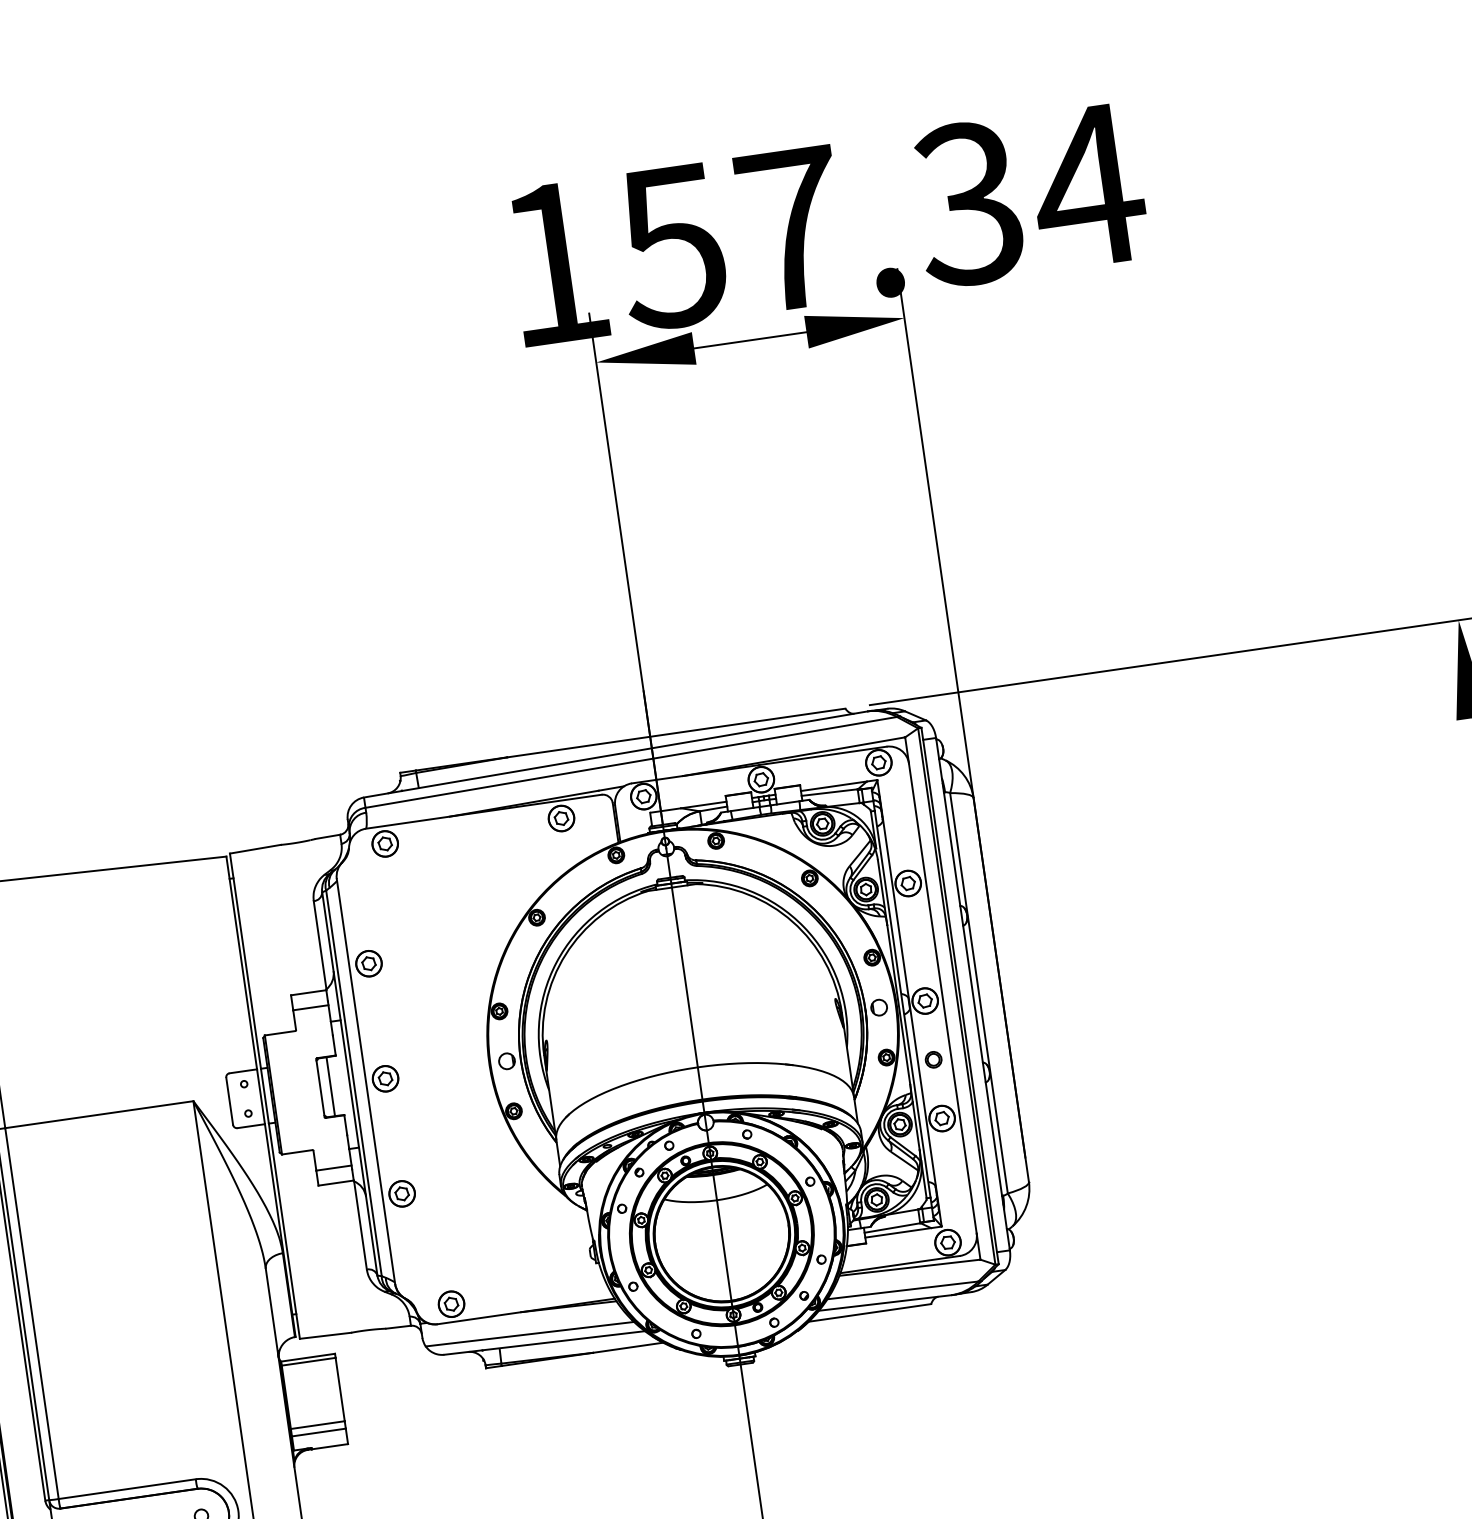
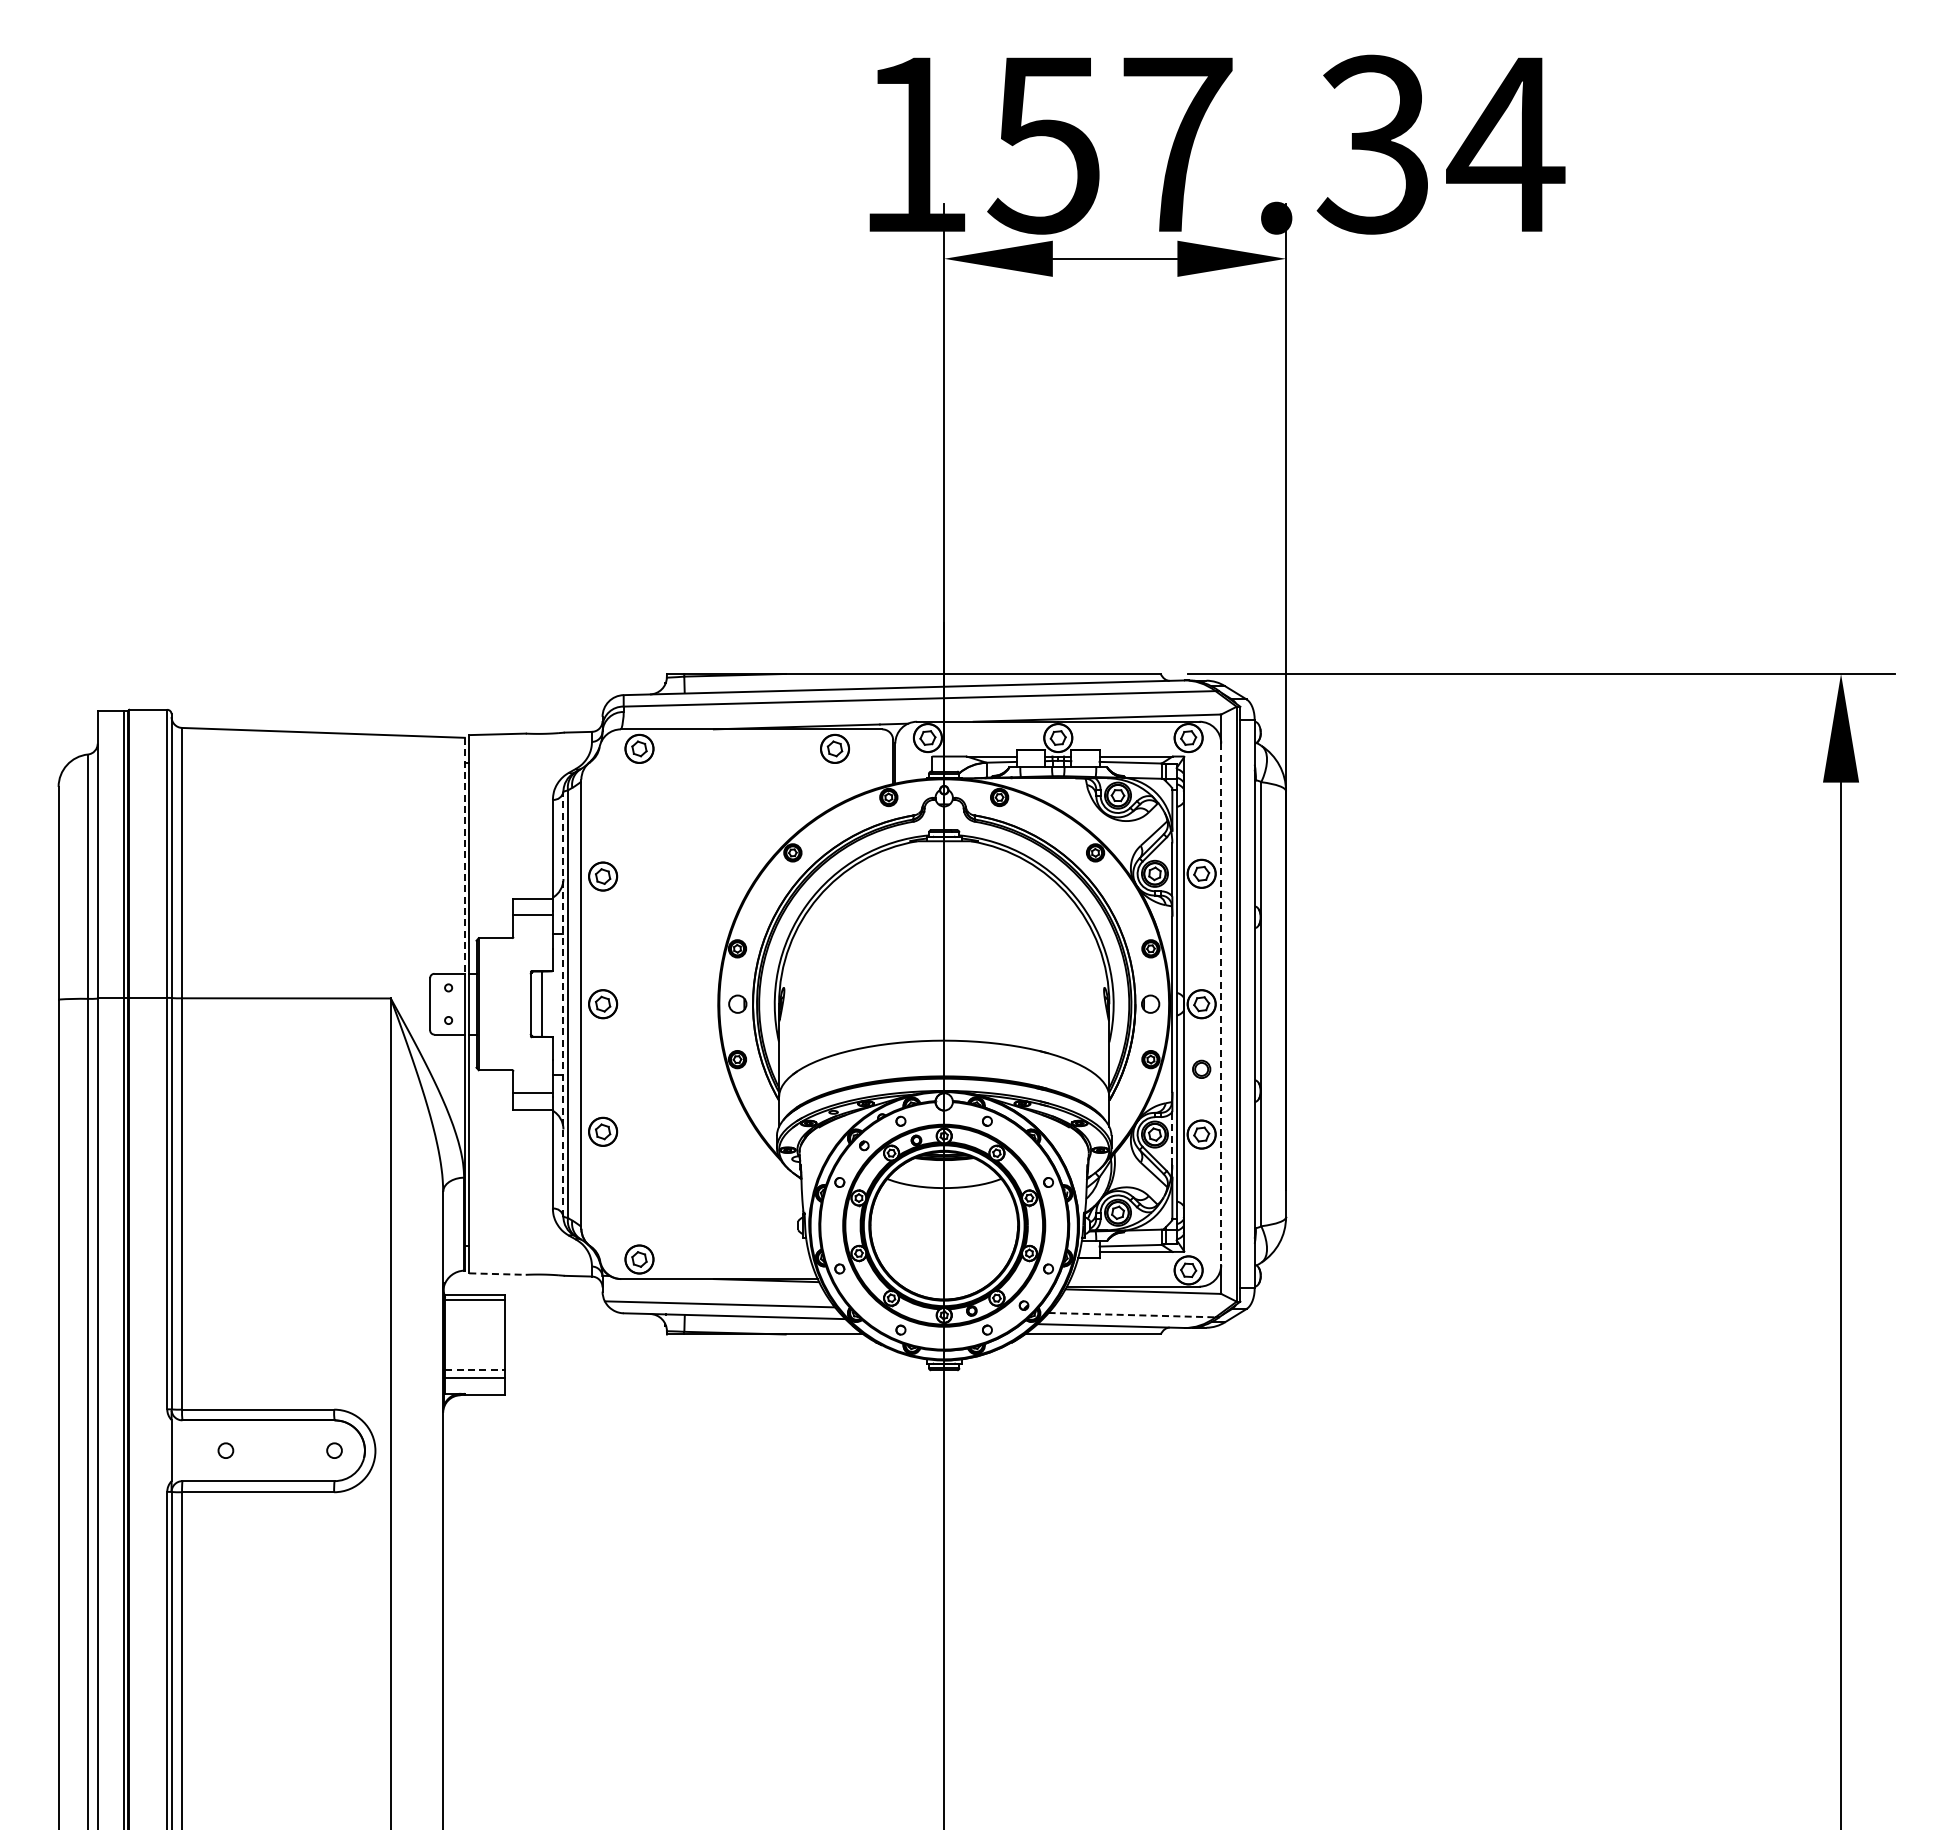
line: (241, 962) -> (464, 855), solid -> dashed
line: (943, 998) -> (1221, 1004), solid -> dashed
line: (349, 1084) -> (563, 1004), solid -> dashed
line: (916, 1126) -> (1172, 1139), solid -> dashed
line: (903, 1290) -> (1132, 1315), solid -> dashed
line: (326, 1336) -> (498, 1274), solid -> dashed
line: (318, 1424) -> (475, 1369), solid -> dashed

